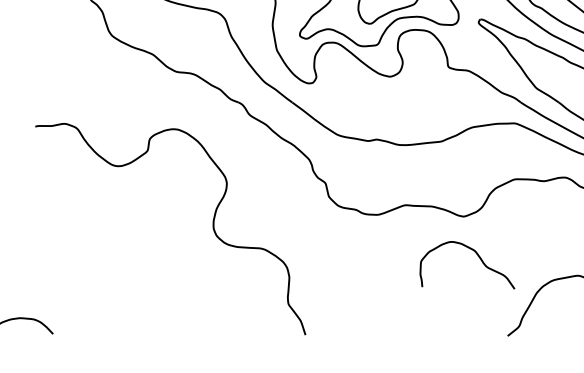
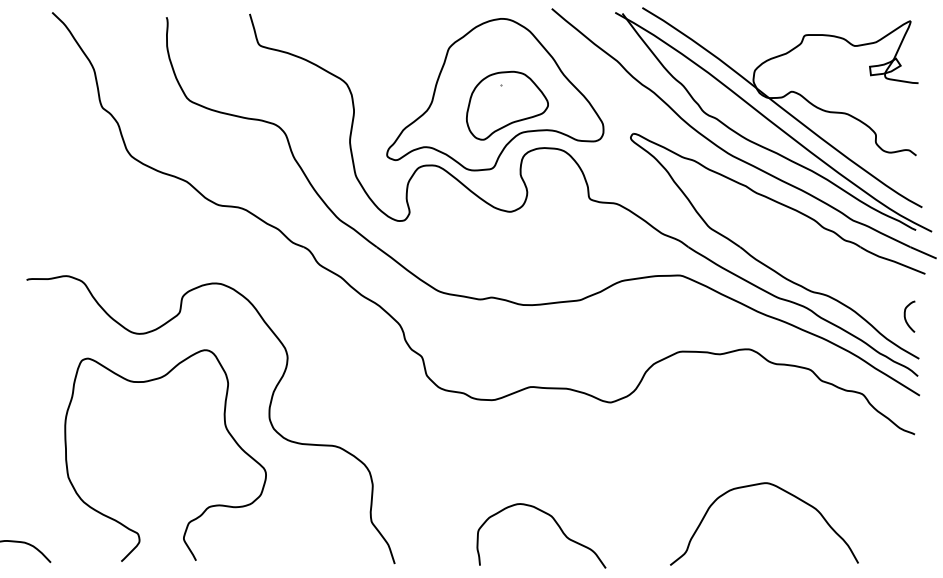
curve: (181, 235) -> (225, 428), added
curve: (478, 256) -> (556, 524), moved

